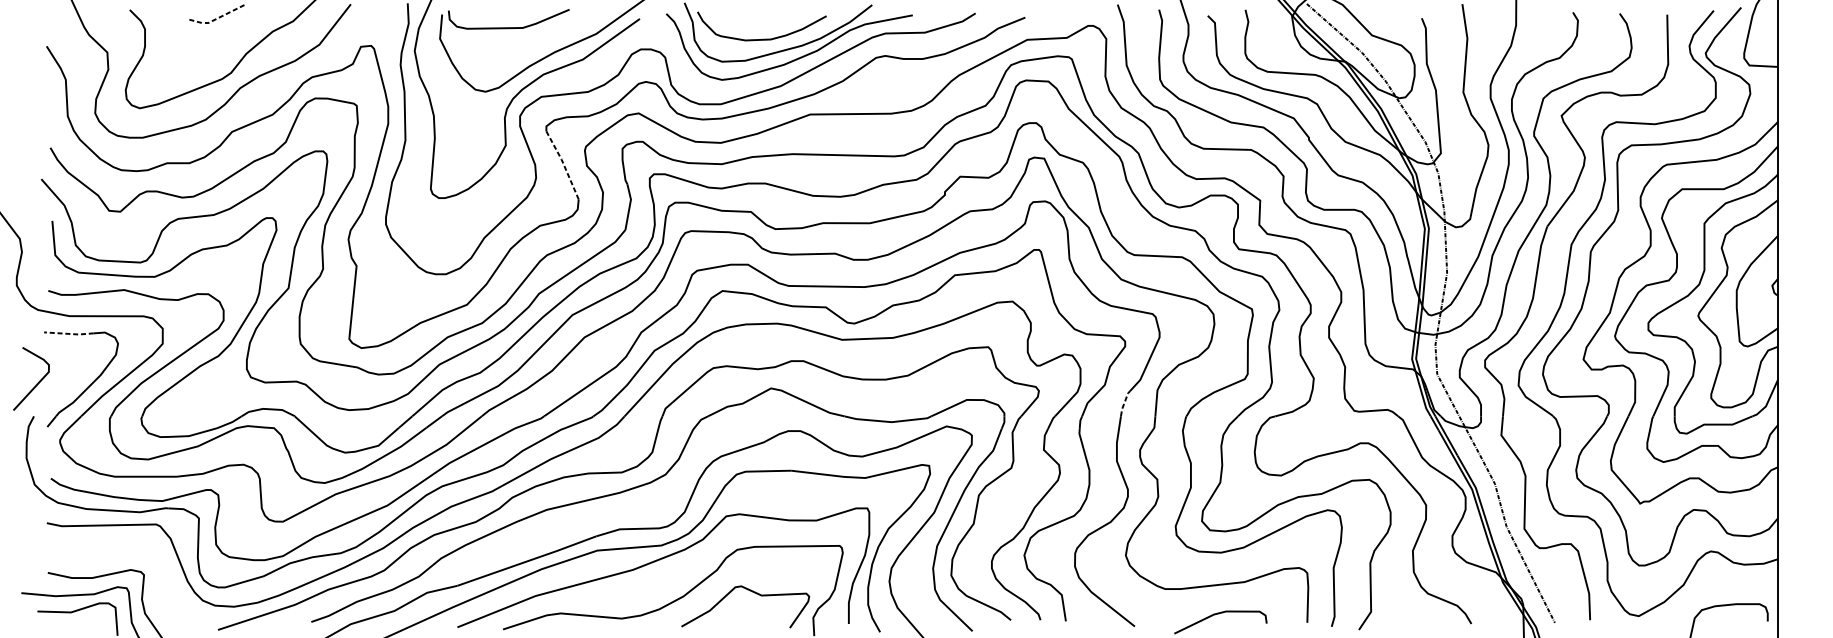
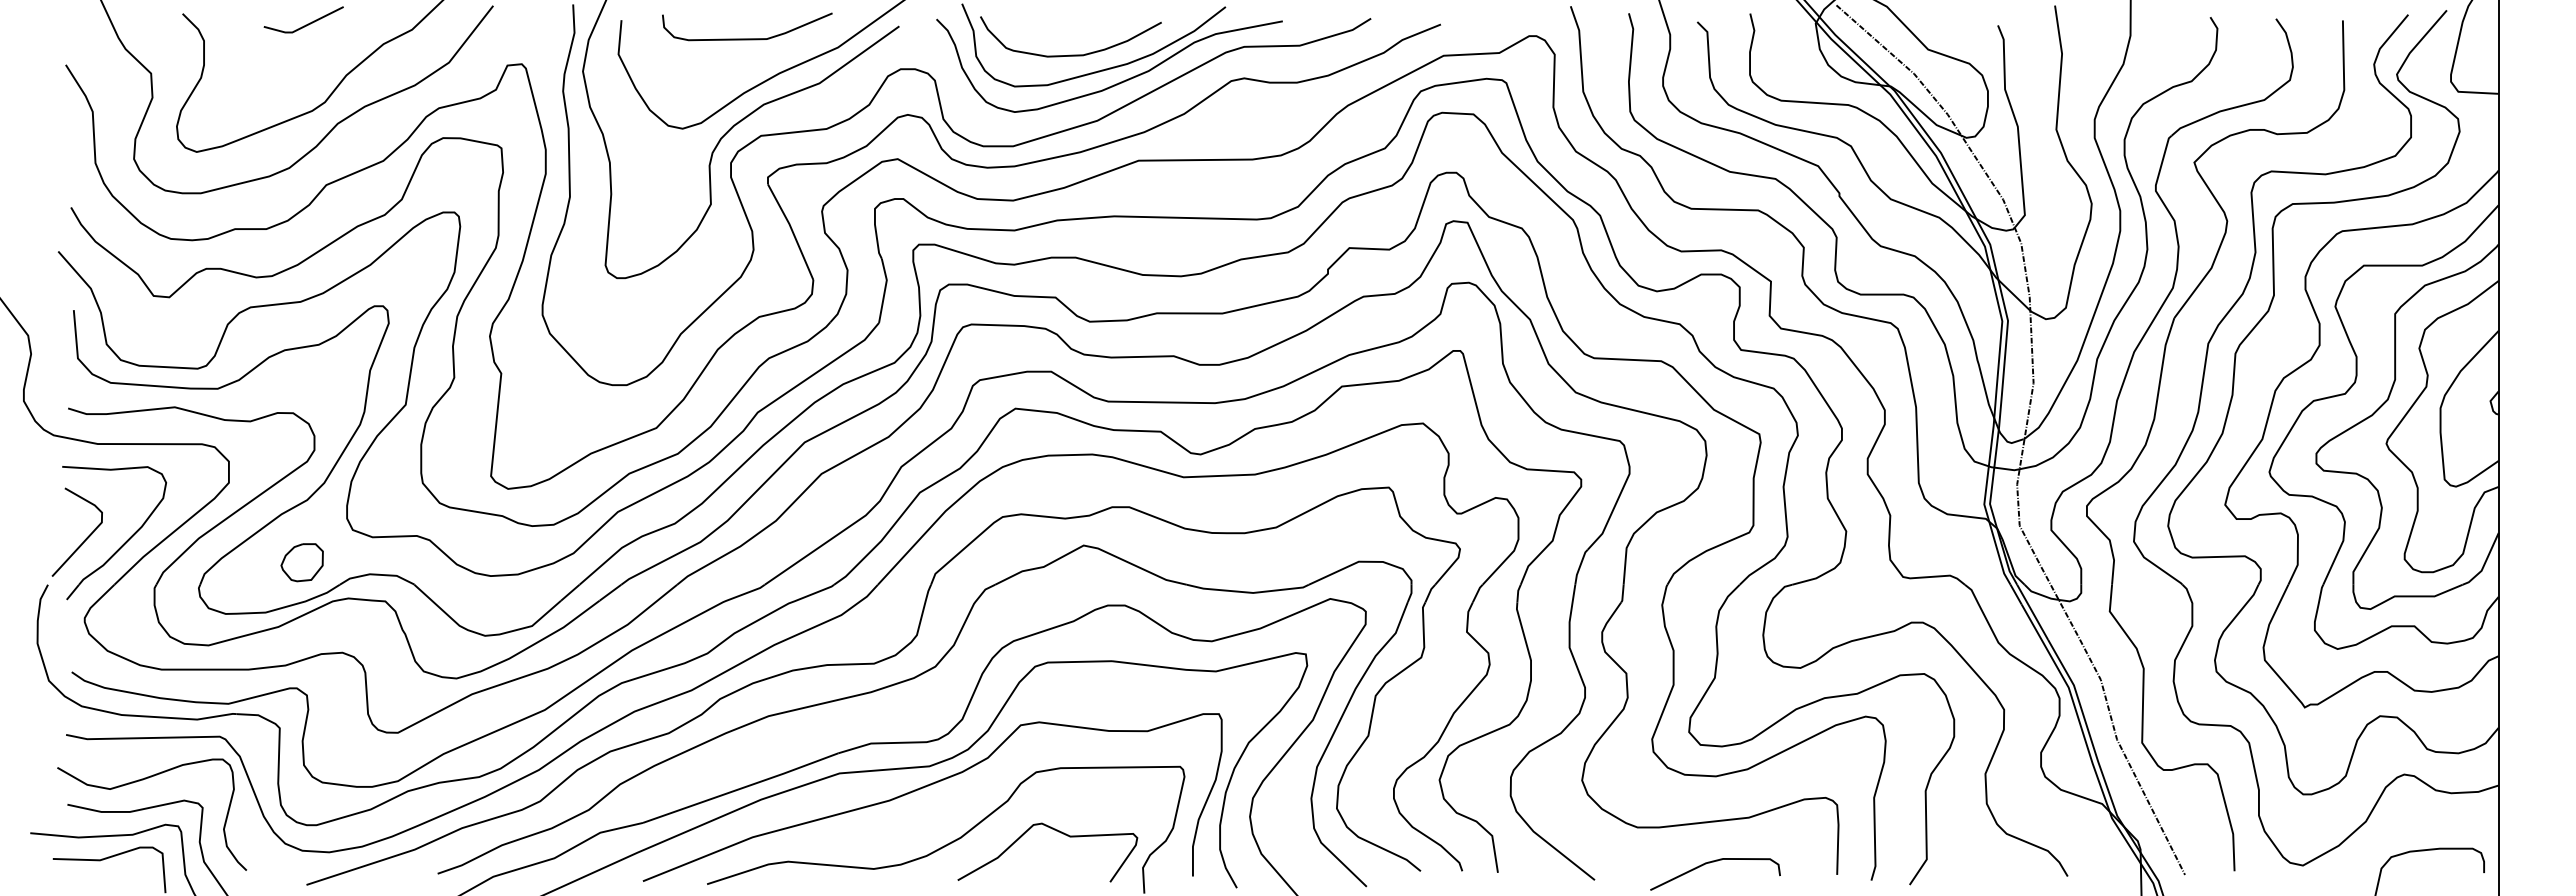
line: (215, 19) -> (302, 27), dashed -> solid
curve: (509, 27) -> (747, 38), moved
line: (563, 164) -> (792, 230), dashed -> solid
line: (69, 334) -> (97, 469), dashed -> solid
line: (36, 384) -> (84, 539), moved
part: (214, 400) -> (301, 562), added
line: (1124, 402) -> (1580, 565), dashed -> solid
curve: (101, 555) -> (143, 780), added

